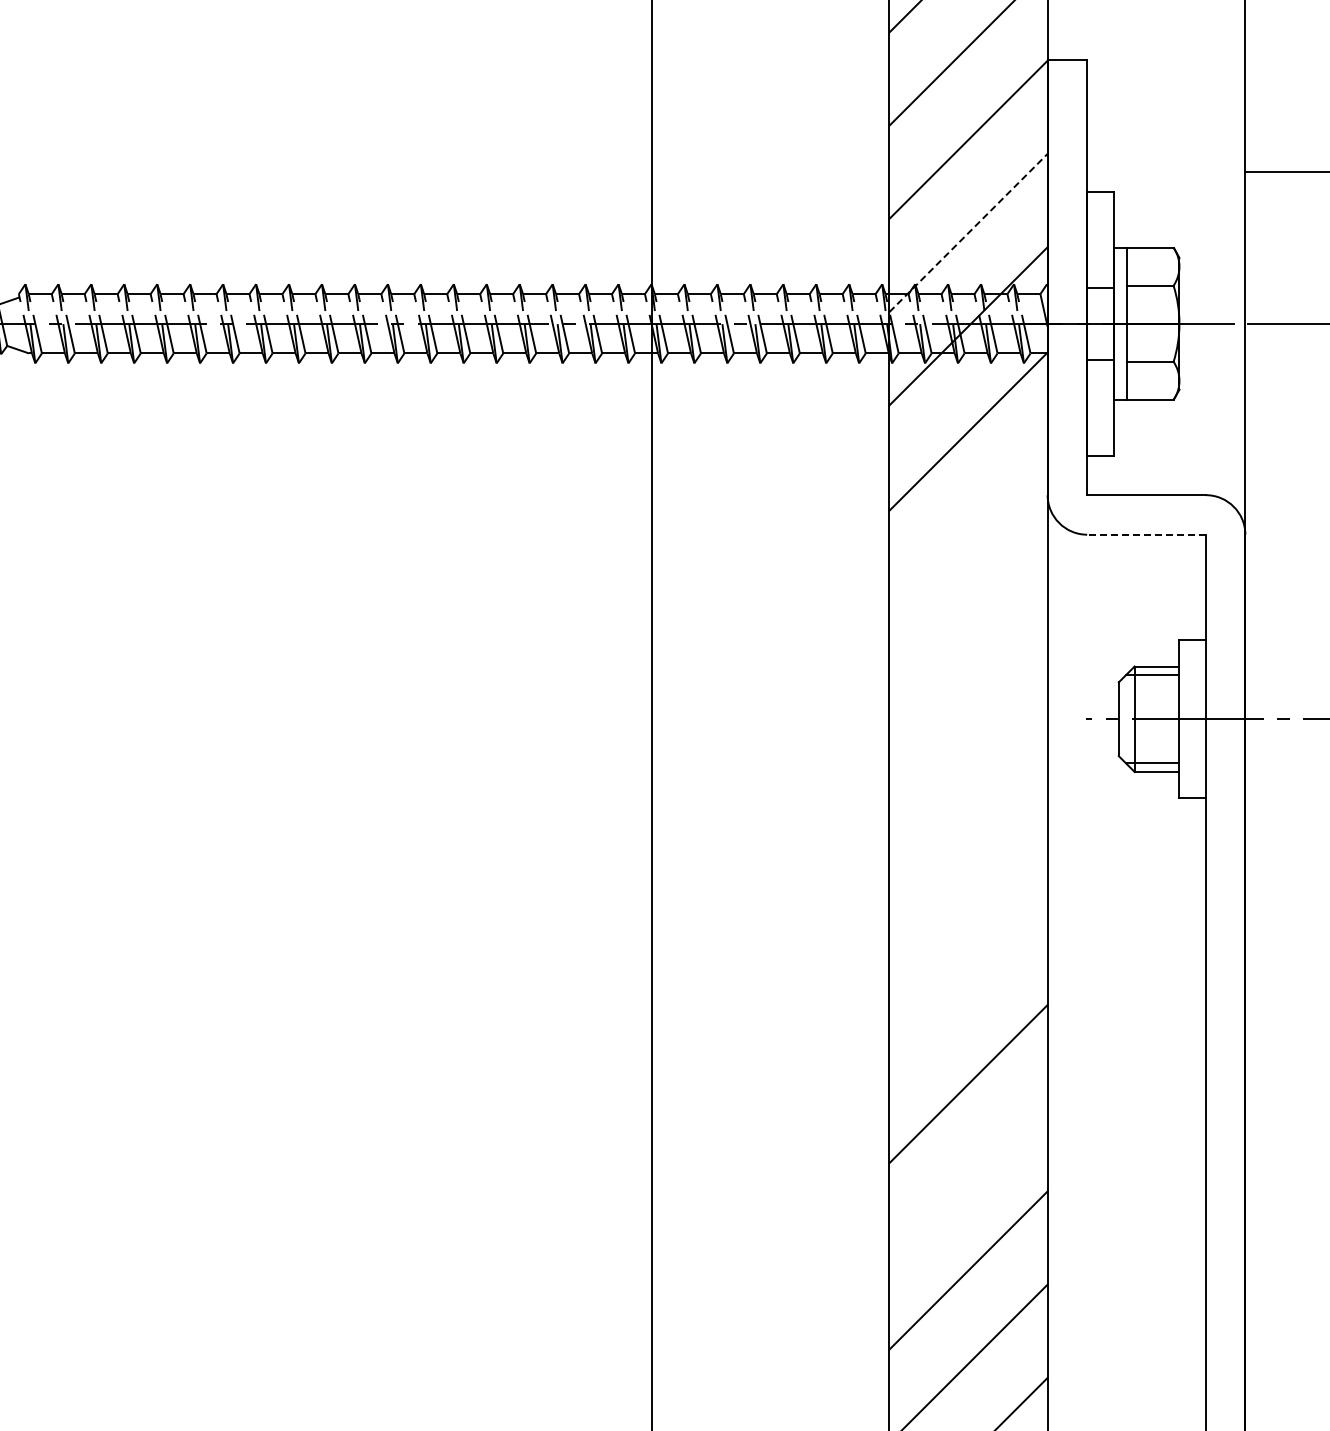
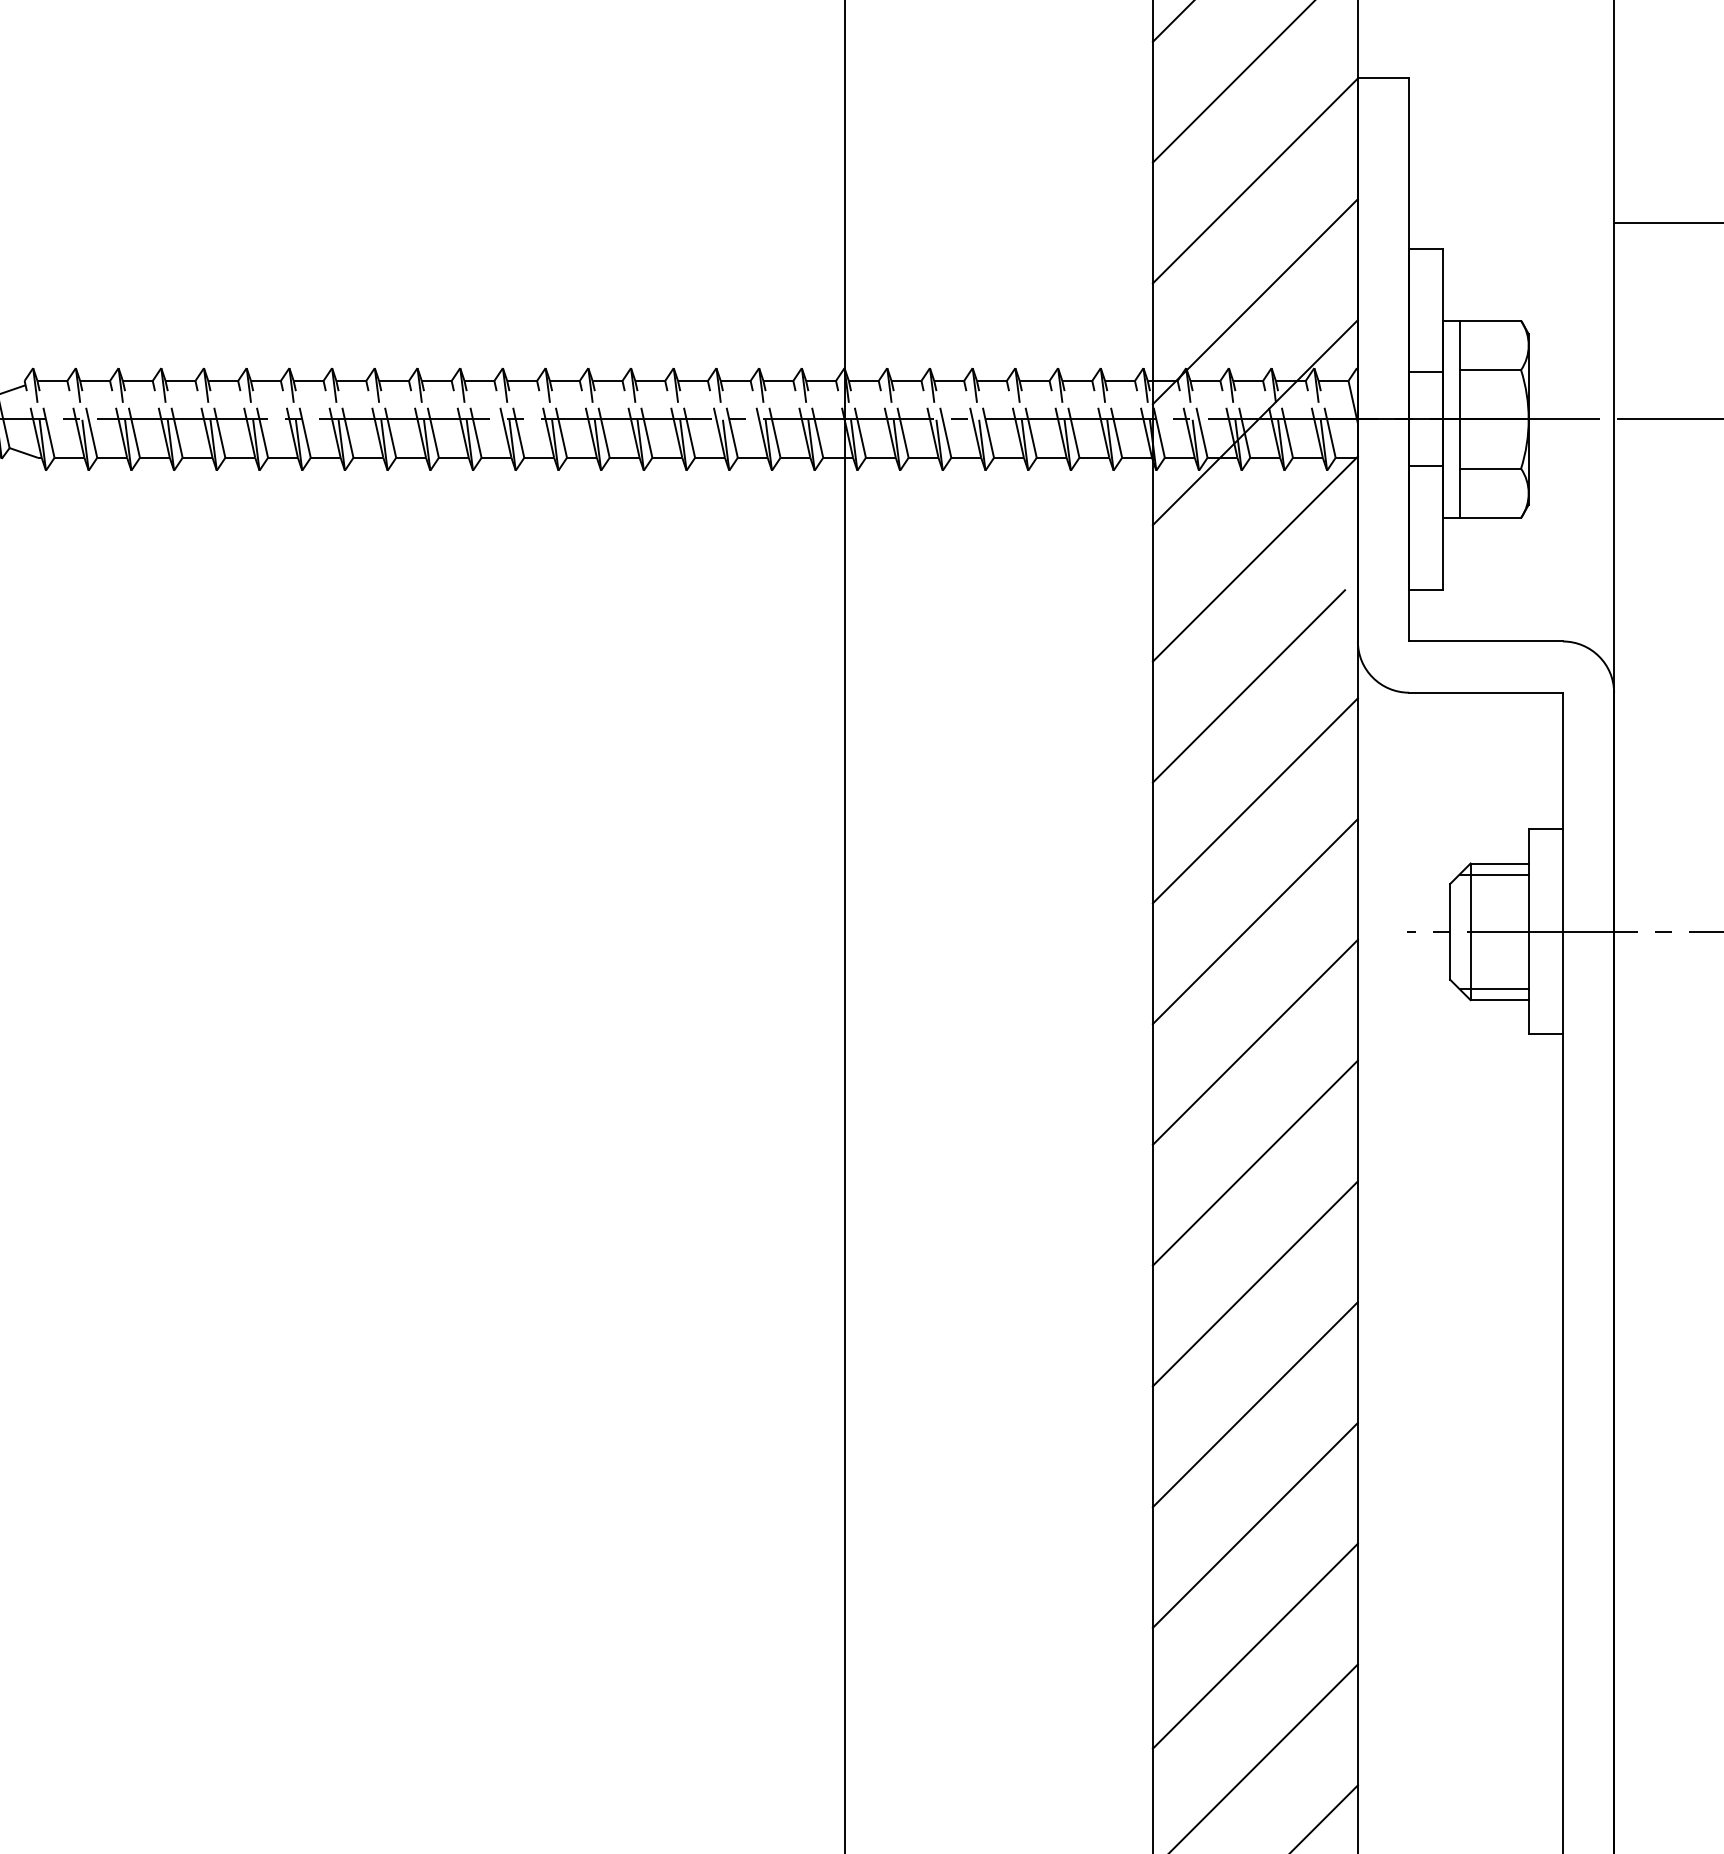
line: (968, 232) -> (1255, 301), dashed -> solid
line: (963, 529) -> (1248, 685), added
line: (1146, 534) -> (1485, 692), dashed -> solid
line: (968, 618) -> (1255, 801), added
line: (968, 711) -> (1255, 921), added
line: (968, 804) -> (1255, 1042), added
line: (968, 897) -> (1255, 1162), added
line: (968, 990) -> (1255, 1283), added
line: (968, 1177) -> (1255, 1525), added

